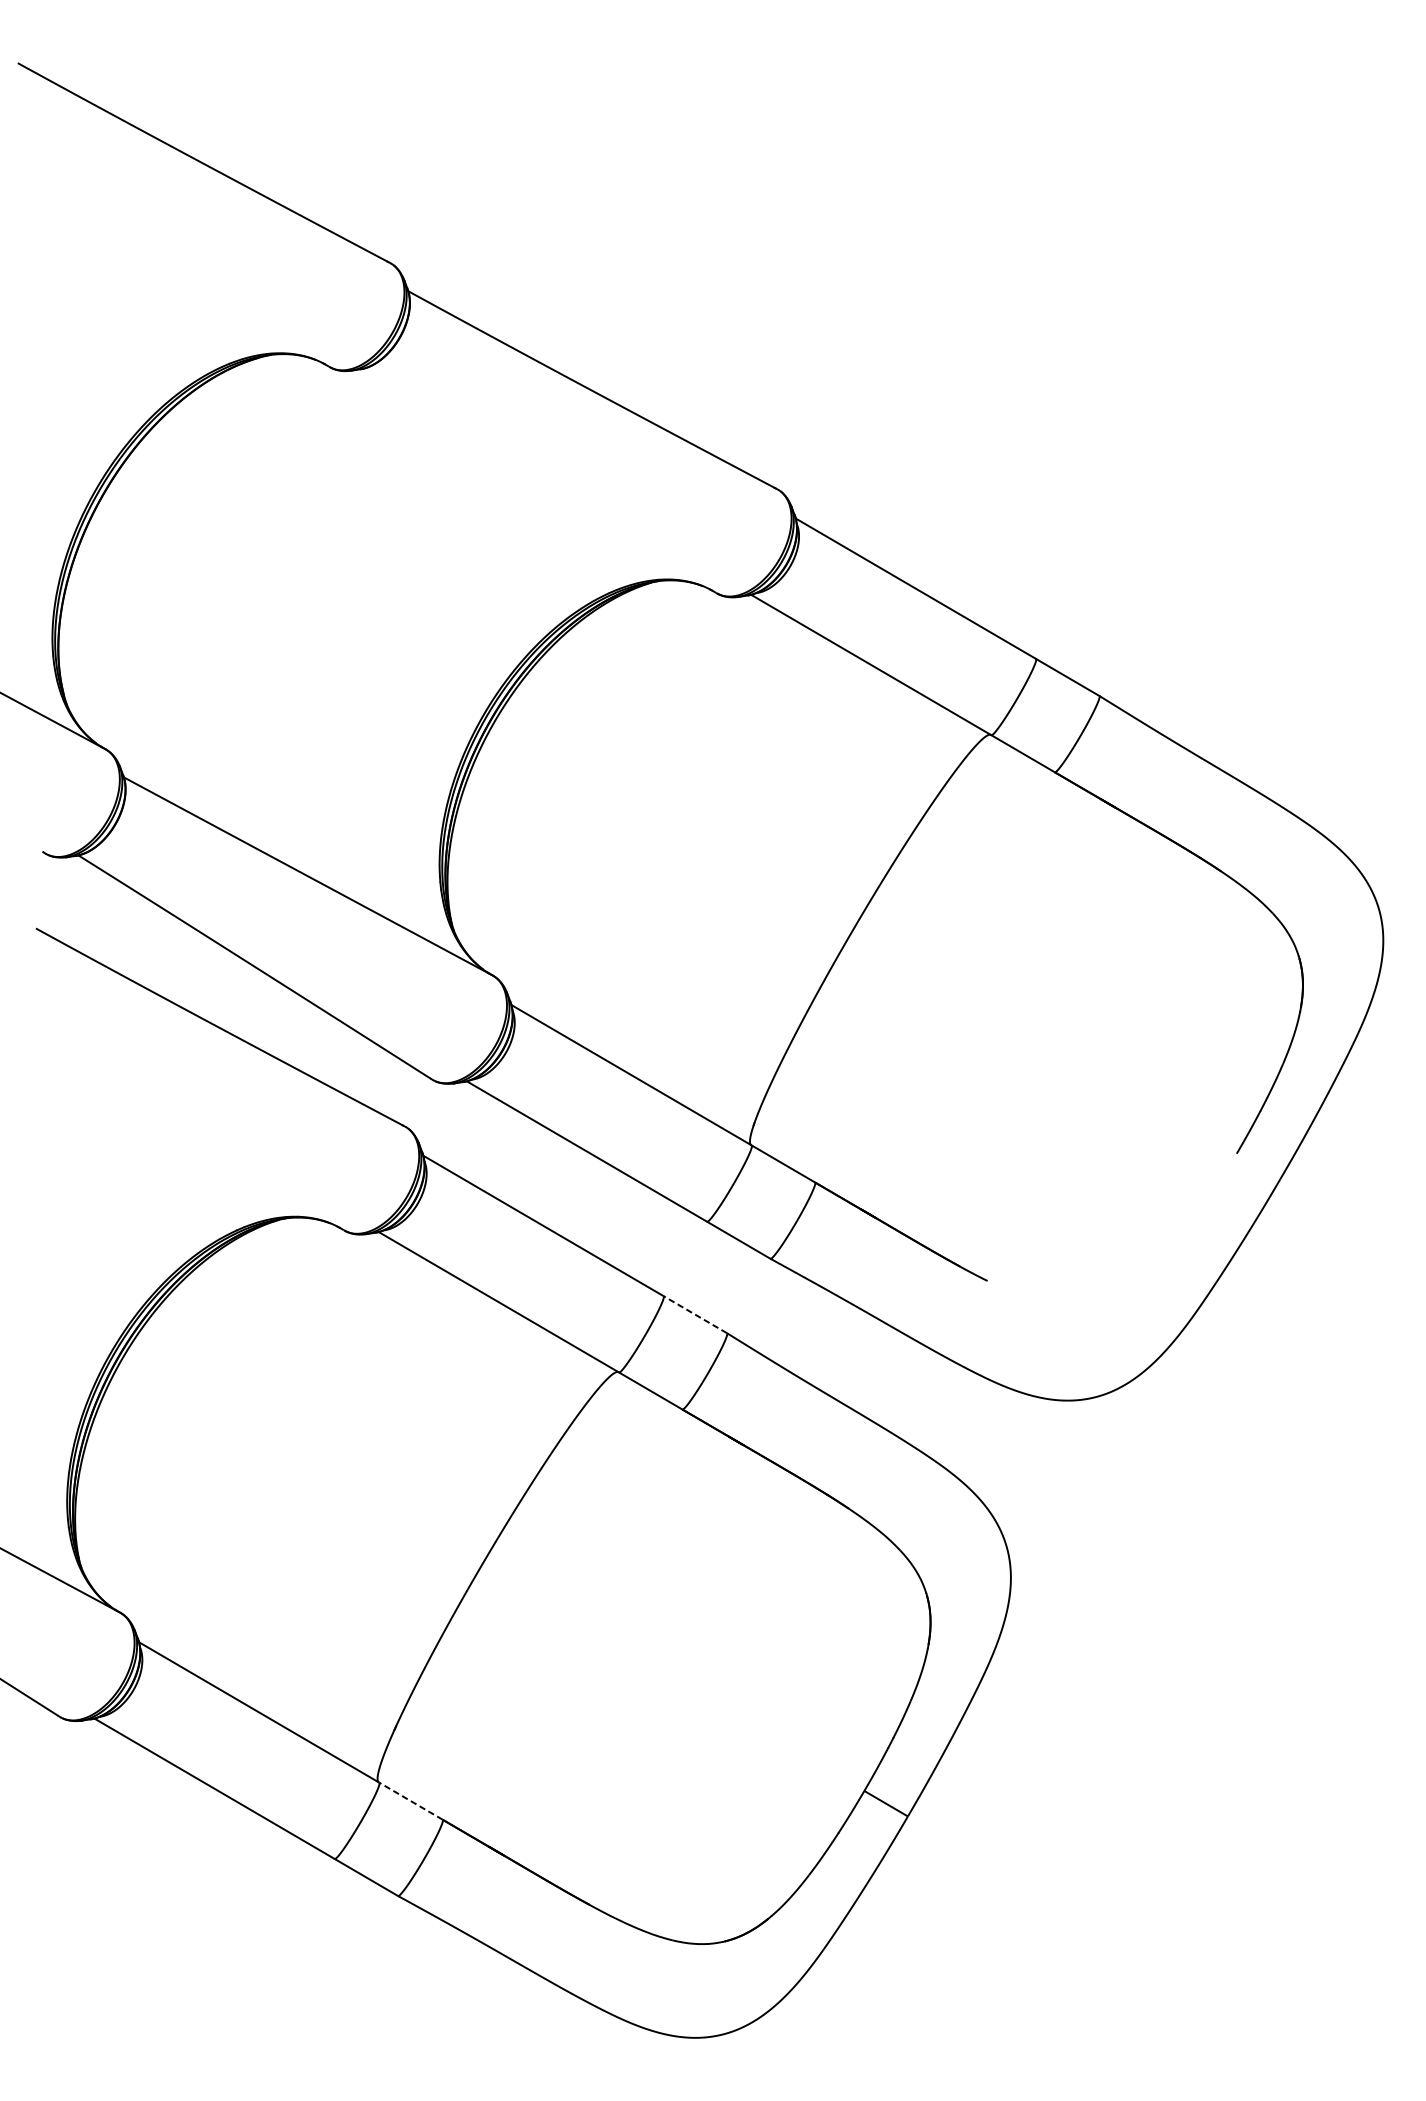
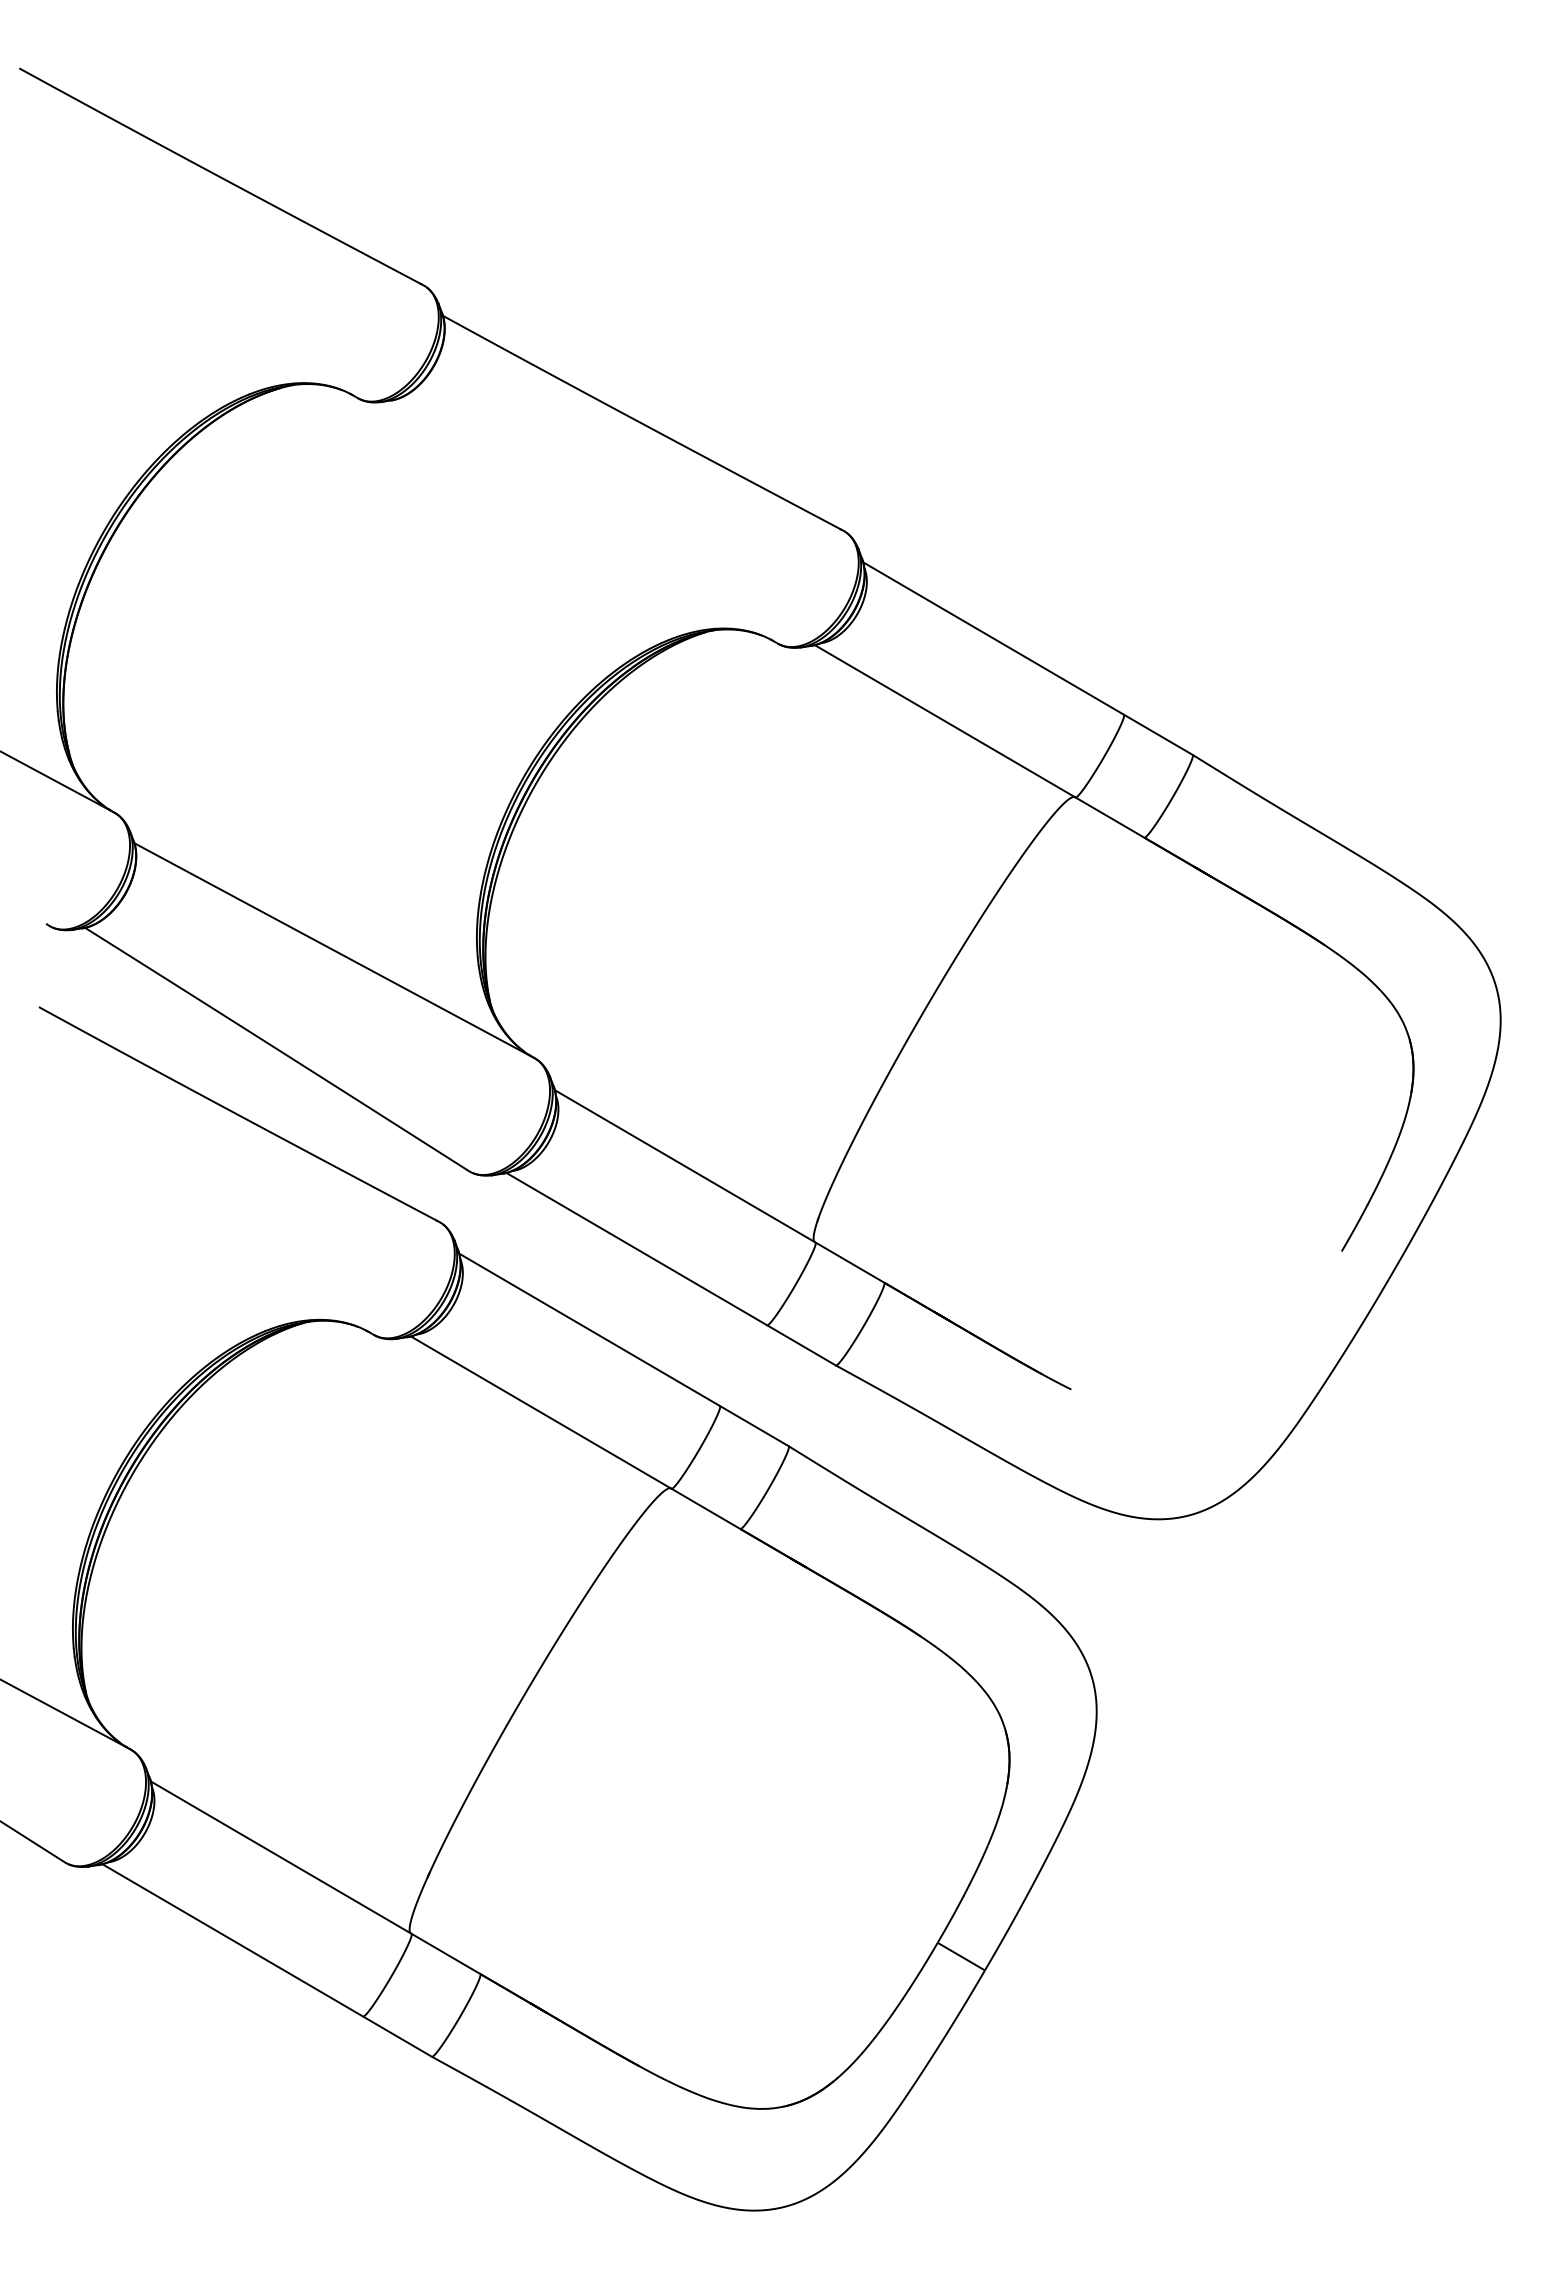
line: (695, 1315) -> (754, 1426), dashed -> solid
line: (410, 1800) -> (445, 1953), dashed -> solid

